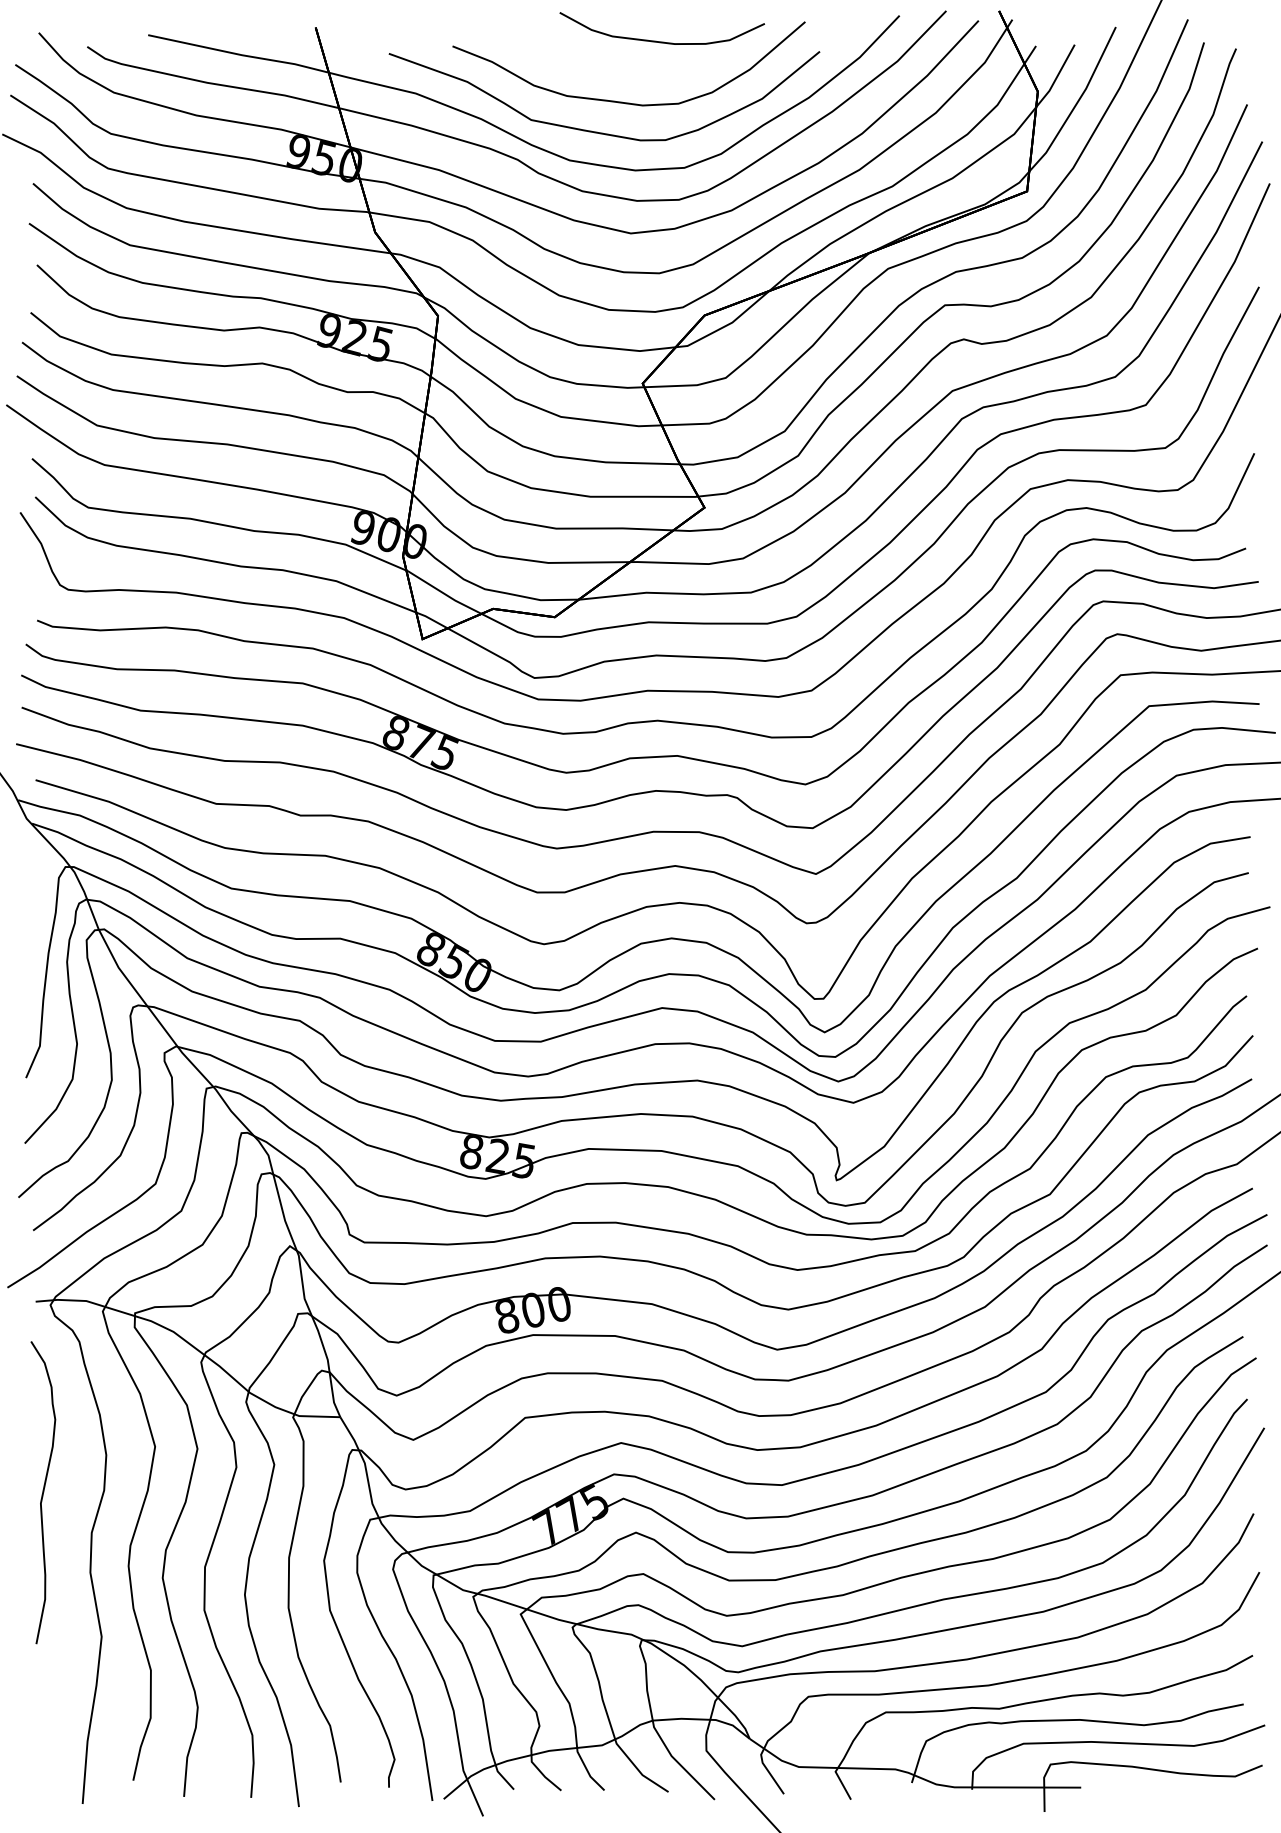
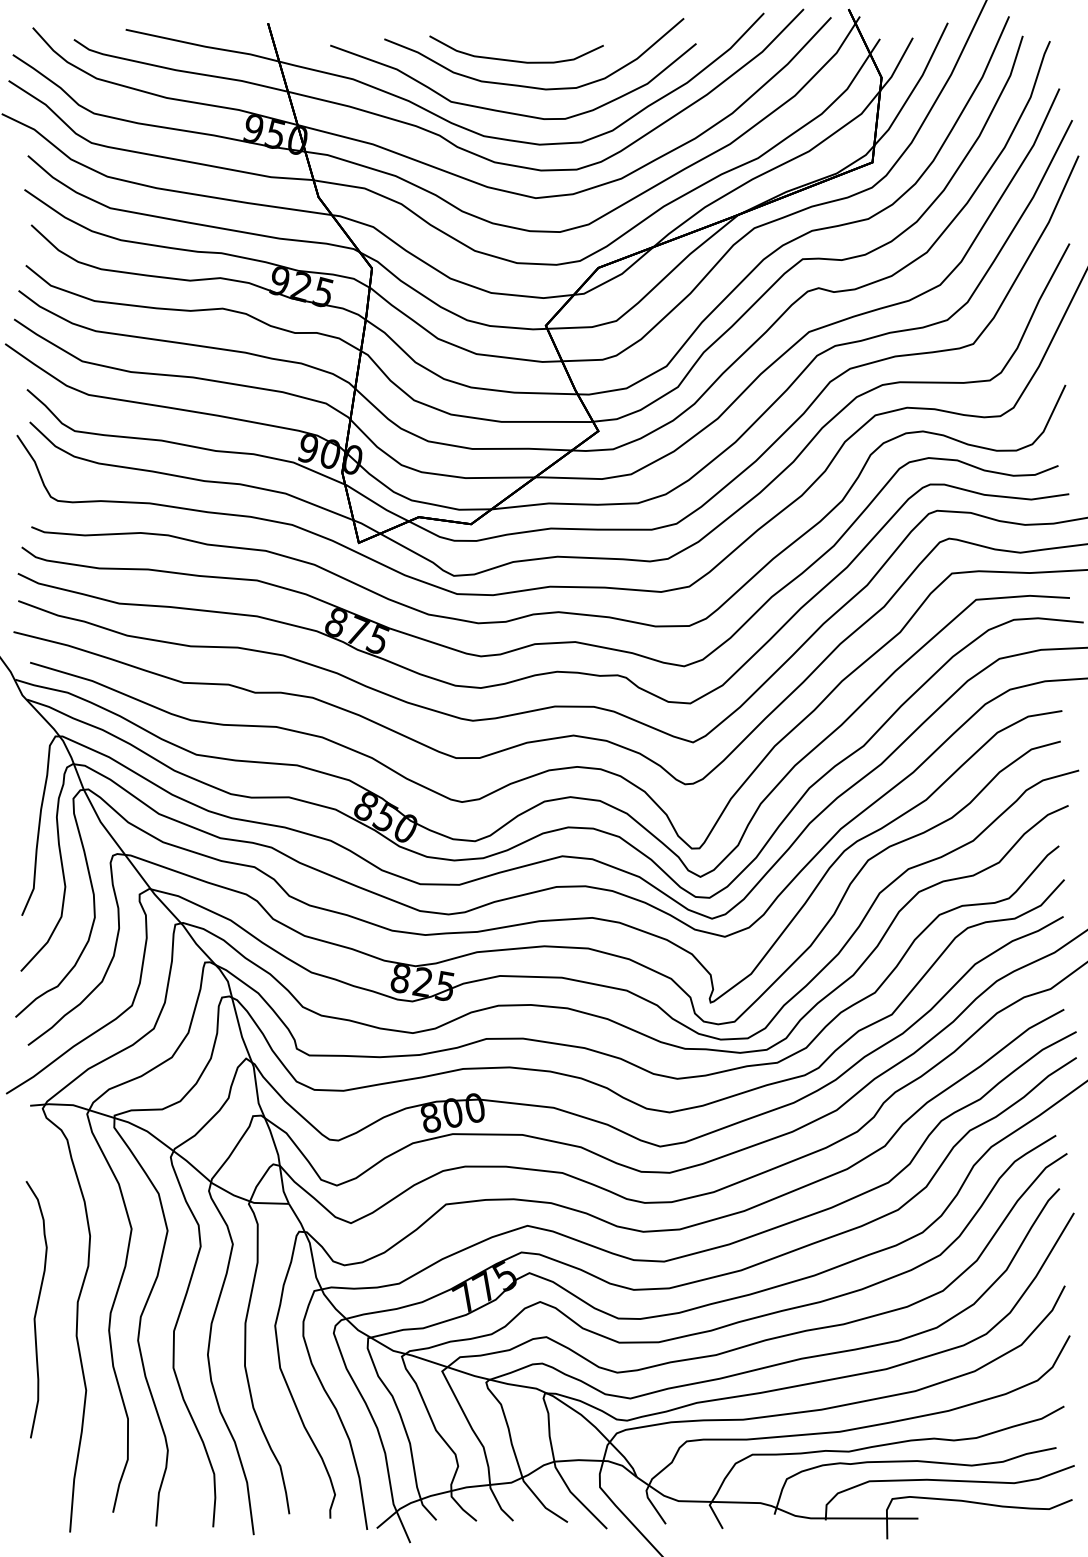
curve: (656, 40) -> (511, 59), moved
curve: (43, 1492) -> (36, 1309), moved

